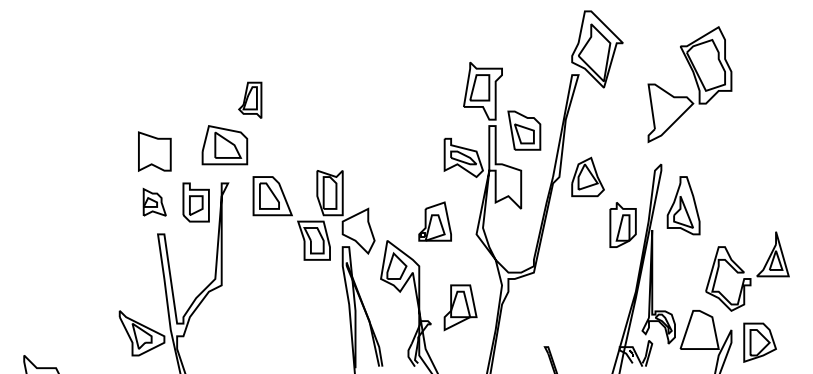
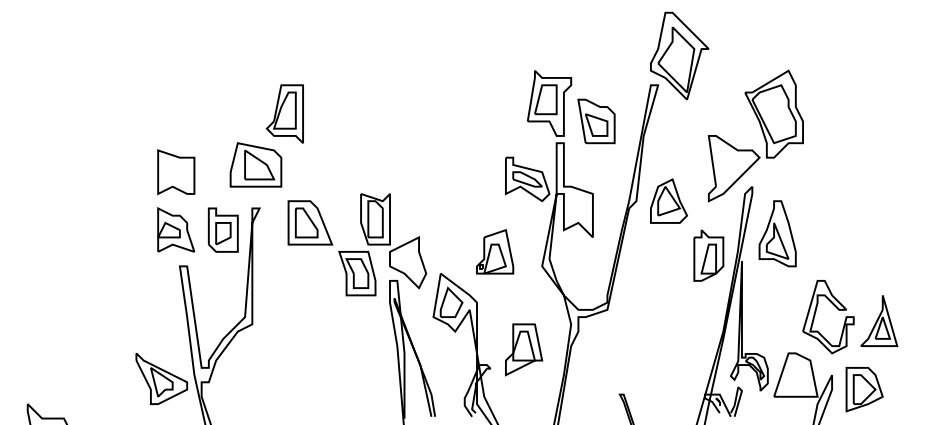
part: (695, 82) -> (762, 133), moved
part: (249, 99) -> (284, 113), size x1.43
part: (524, 130) -> (596, 121), moved
part: (155, 201) -> (176, 229), size x1.43
part: (773, 253) -> (879, 320), moved

